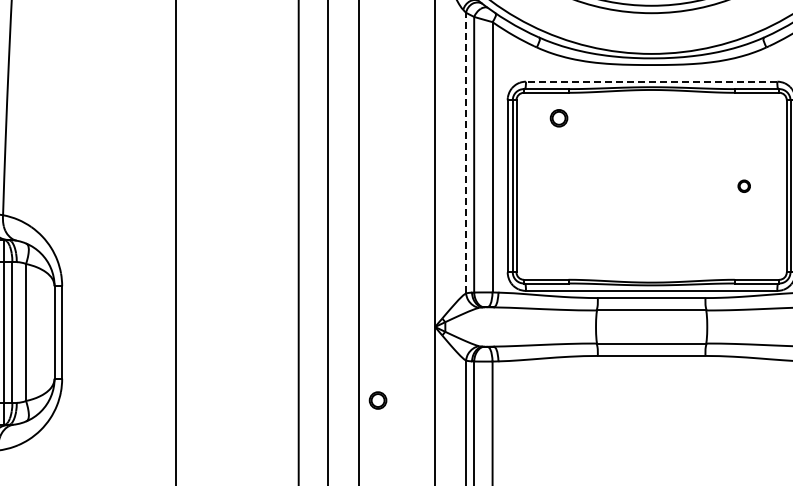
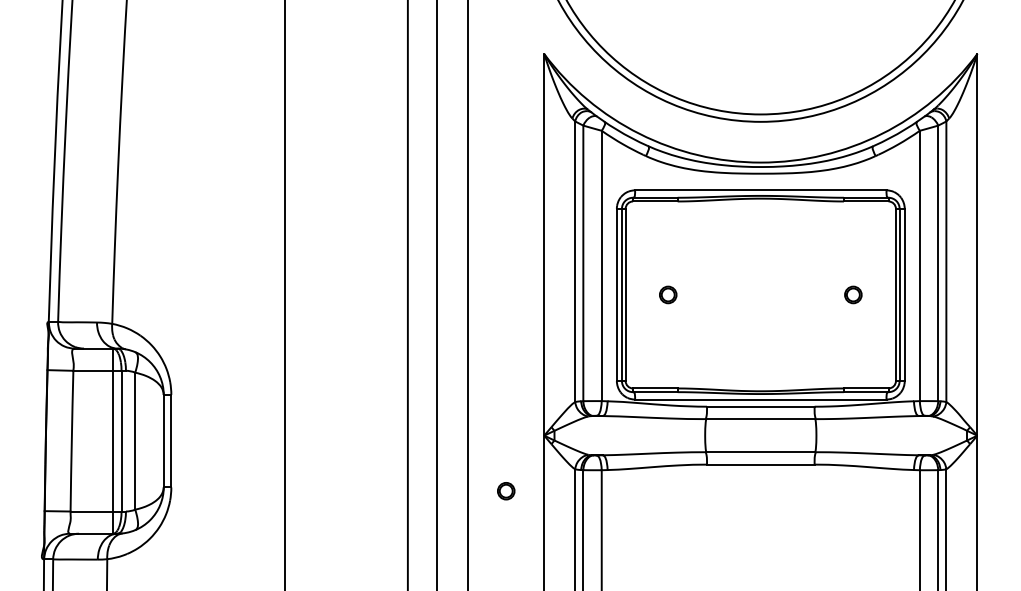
line: (651, 81) -> (760, 190), dashed -> solid
part: (559, 117) -> (668, 294), moved
line: (466, 152) -> (575, 261), dashed -> solid
part: (744, 185) -> (853, 294), size x1.43
part: (378, 400) -> (506, 491), moved

